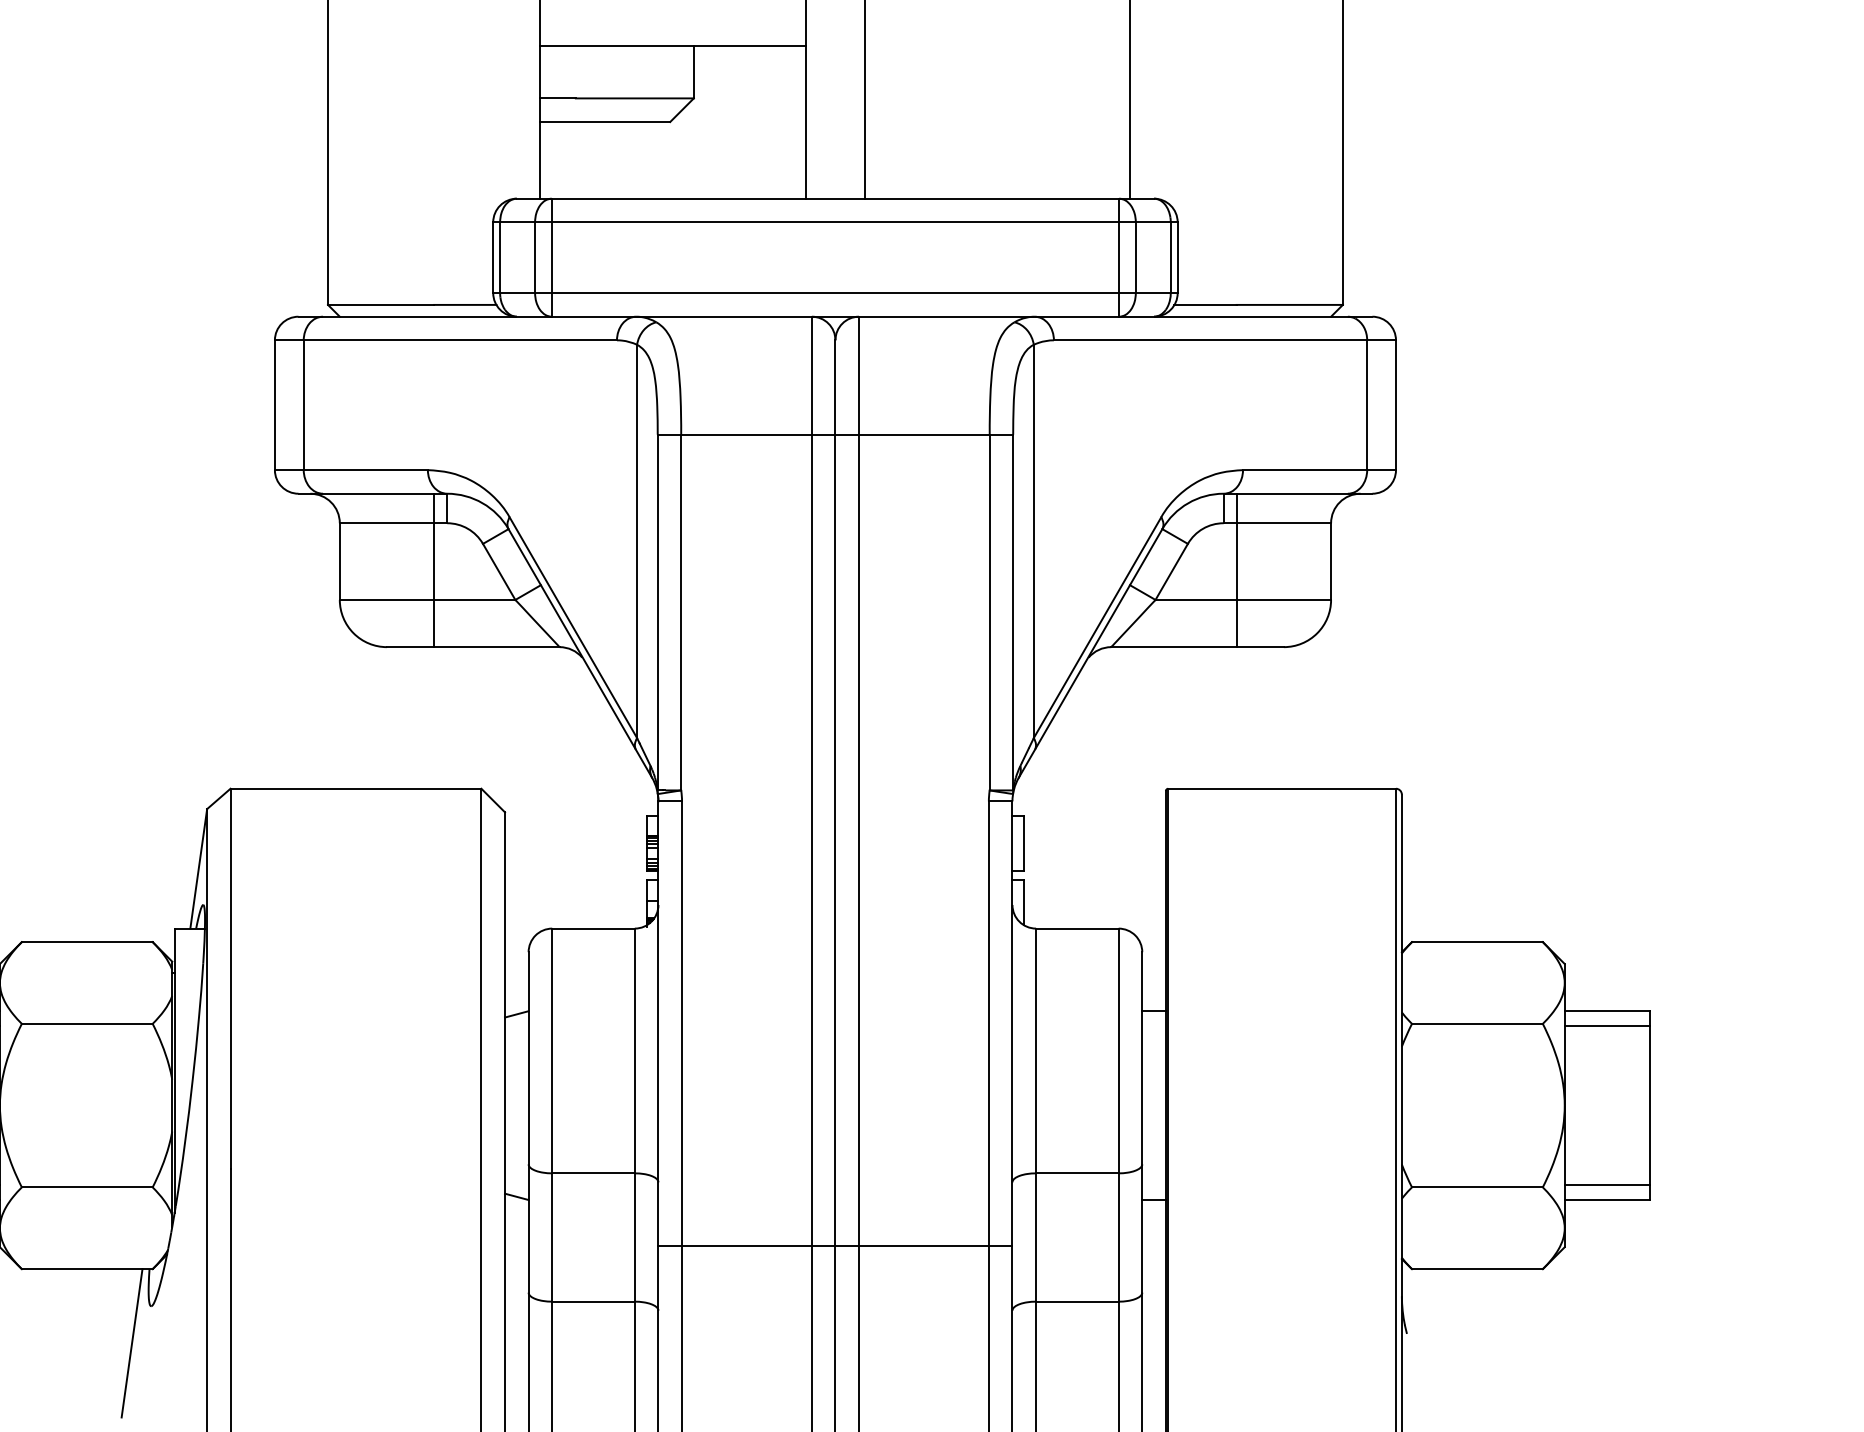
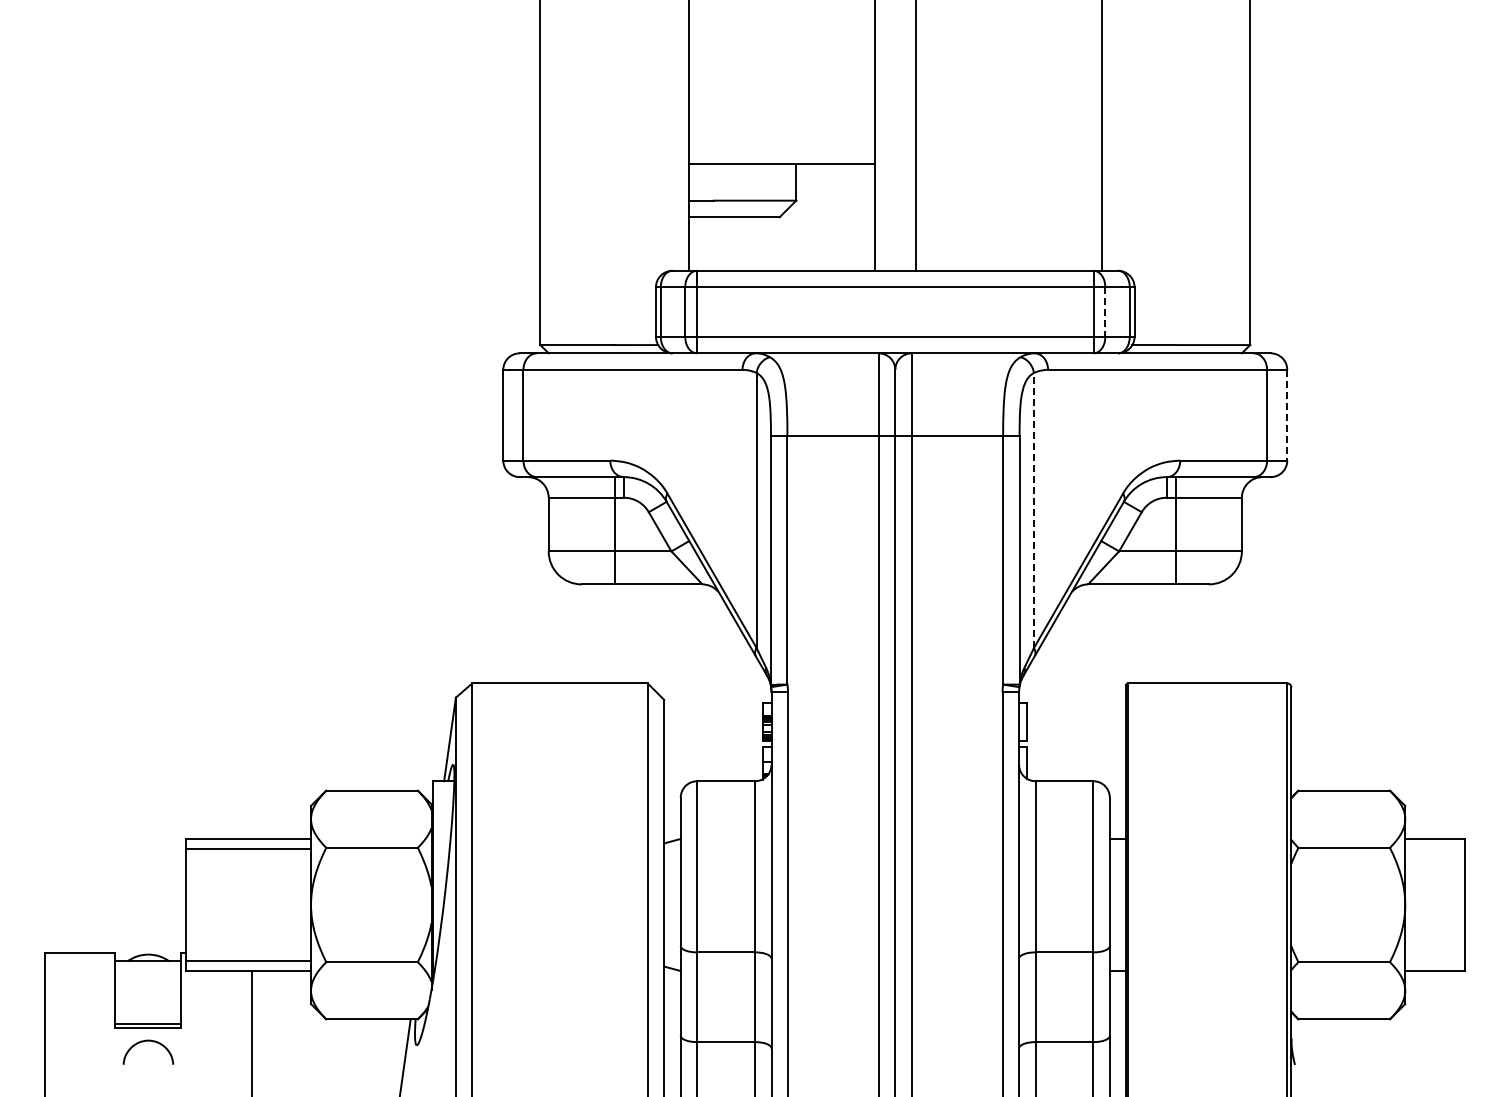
line: (1136, 258) -> (1105, 312), solid -> dashed
line: (1396, 405) -> (1287, 415), solid -> dashed
line: (1034, 541) -> (1034, 510), solid -> dashed
line: (1606, 1026) -> (1434, 849), removed
line: (1606, 1184) -> (1434, 960), removed
line: (835, 1246) -> (895, 1003), removed

